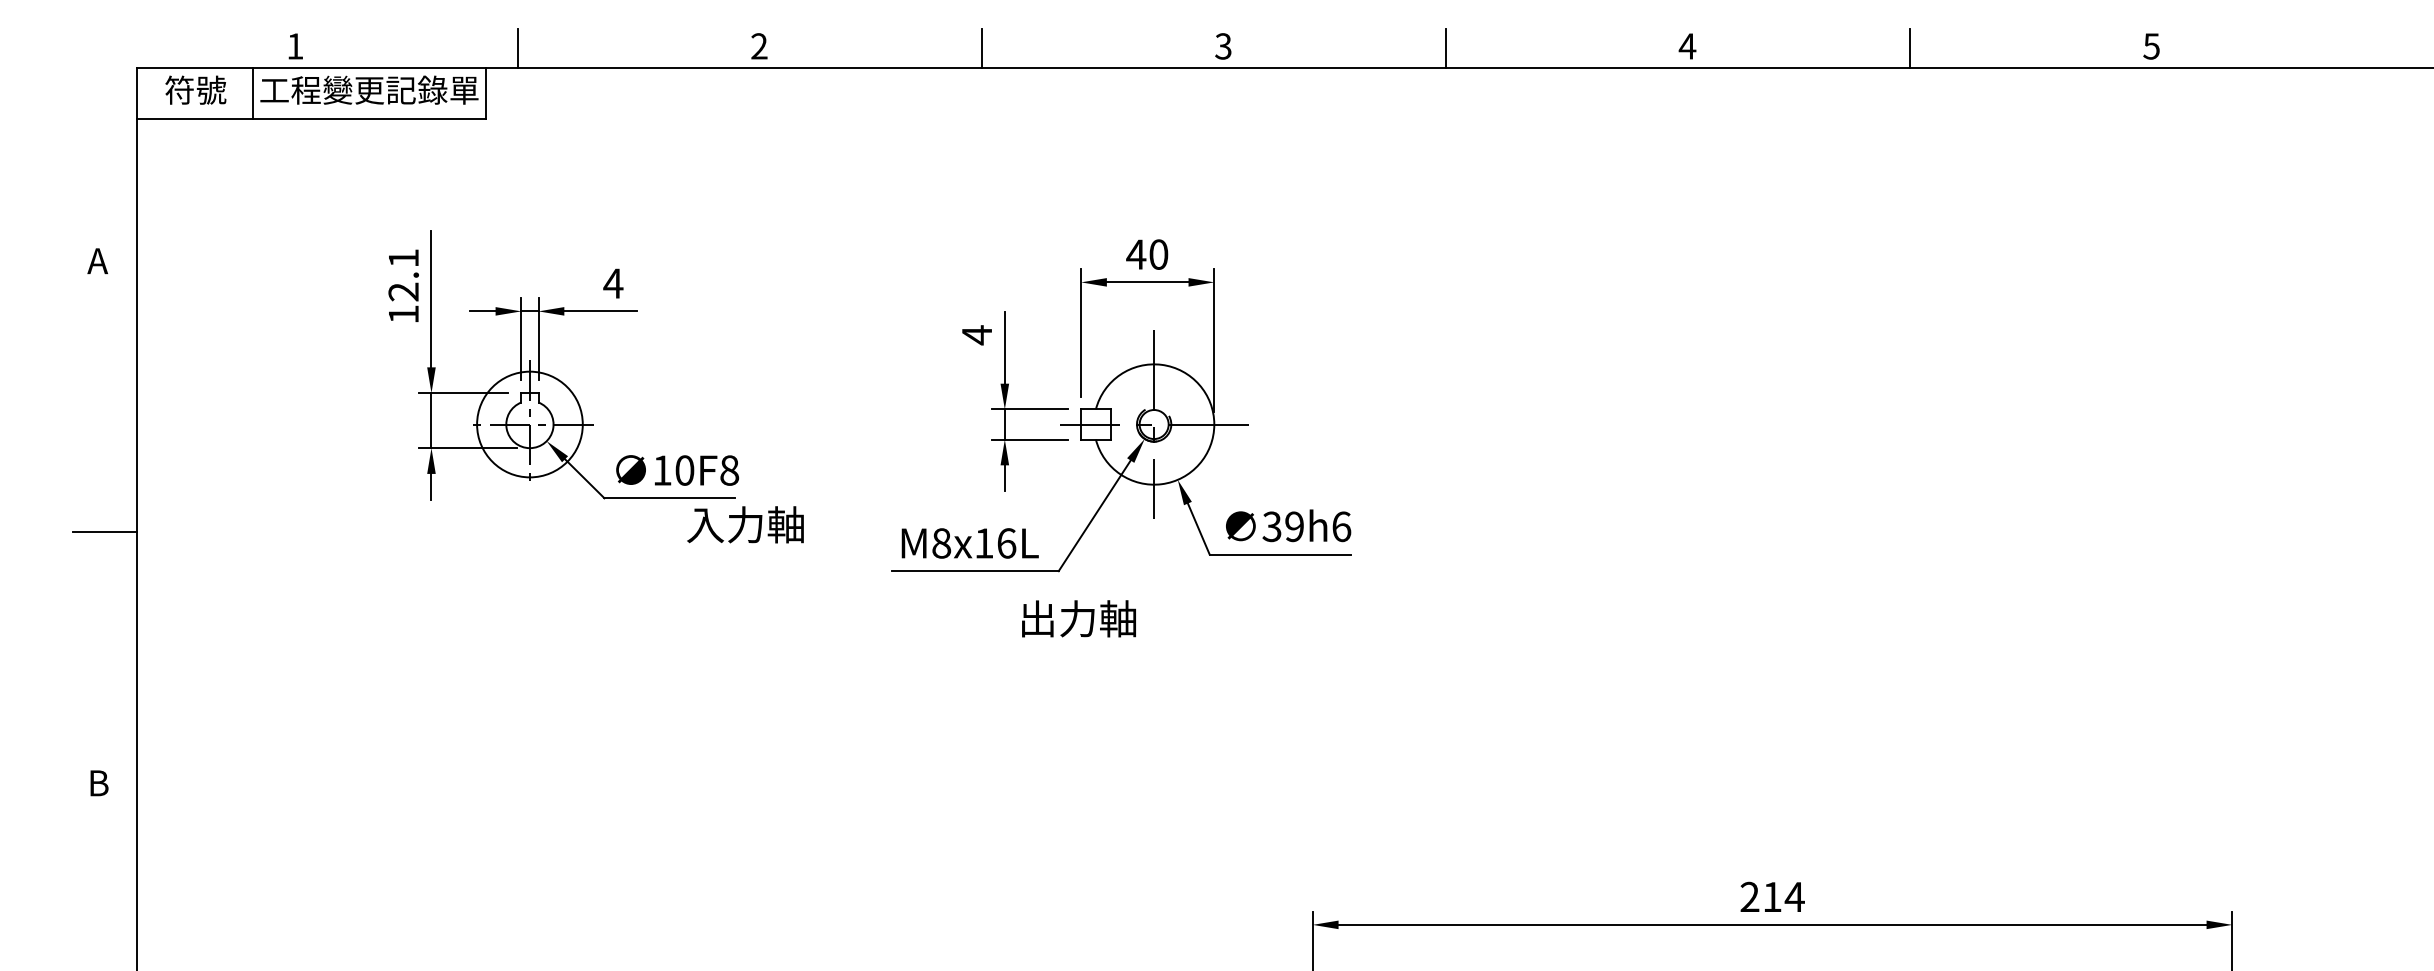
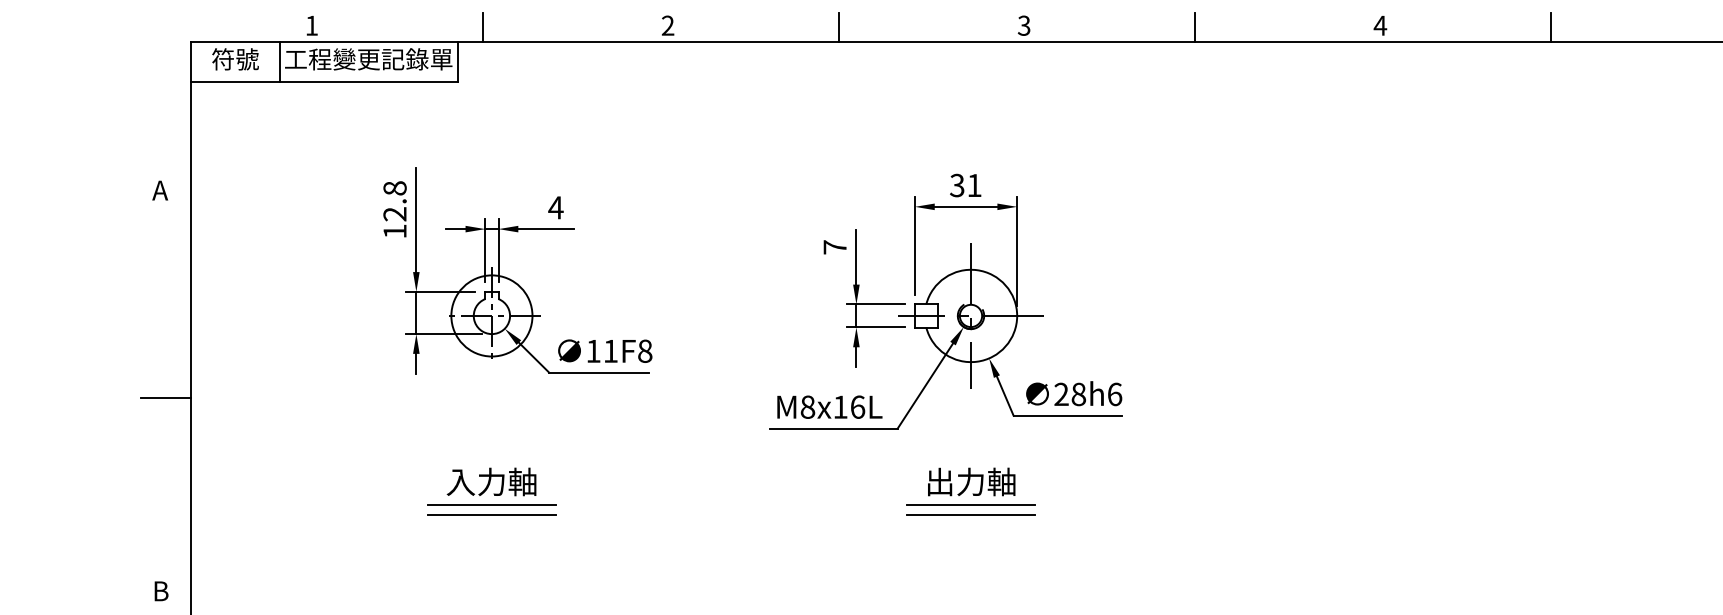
text: (1147, 254) -> (965, 185), 40 -> 31
text: (403, 258) -> (394, 188), 12.1 -> 12.8
text: (976, 335) -> (834, 247), 4 -> 7
text: (684, 470) -> (610, 351), 10F8 -> 11F8
text: (745, 524) -> (491, 481), moved
text: (1283, 526) -> (1070, 394), 39h6 -> 28h6
text: (1078, 618) -> (971, 481), moved
line: (529, 670) -> (491, 504), added
line: (1153, 670) -> (970, 504), added
line: (529, 683) -> (491, 514), added
line: (1153, 683) -> (970, 514), added

